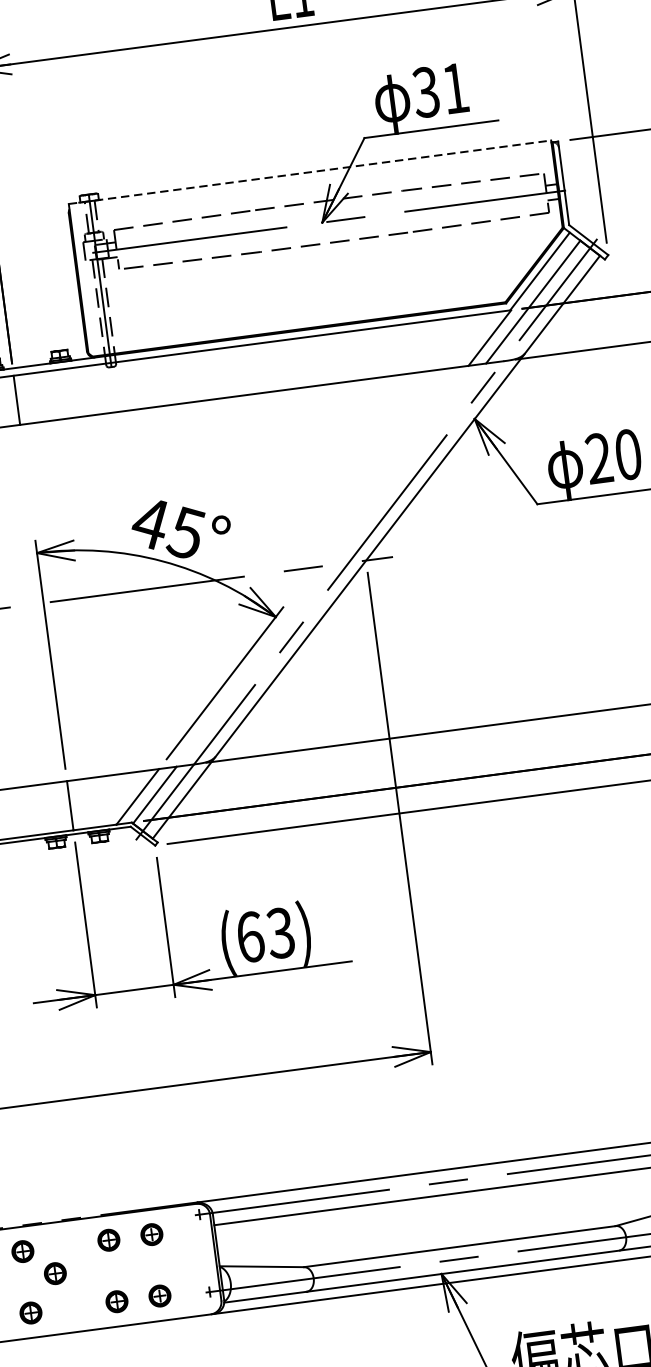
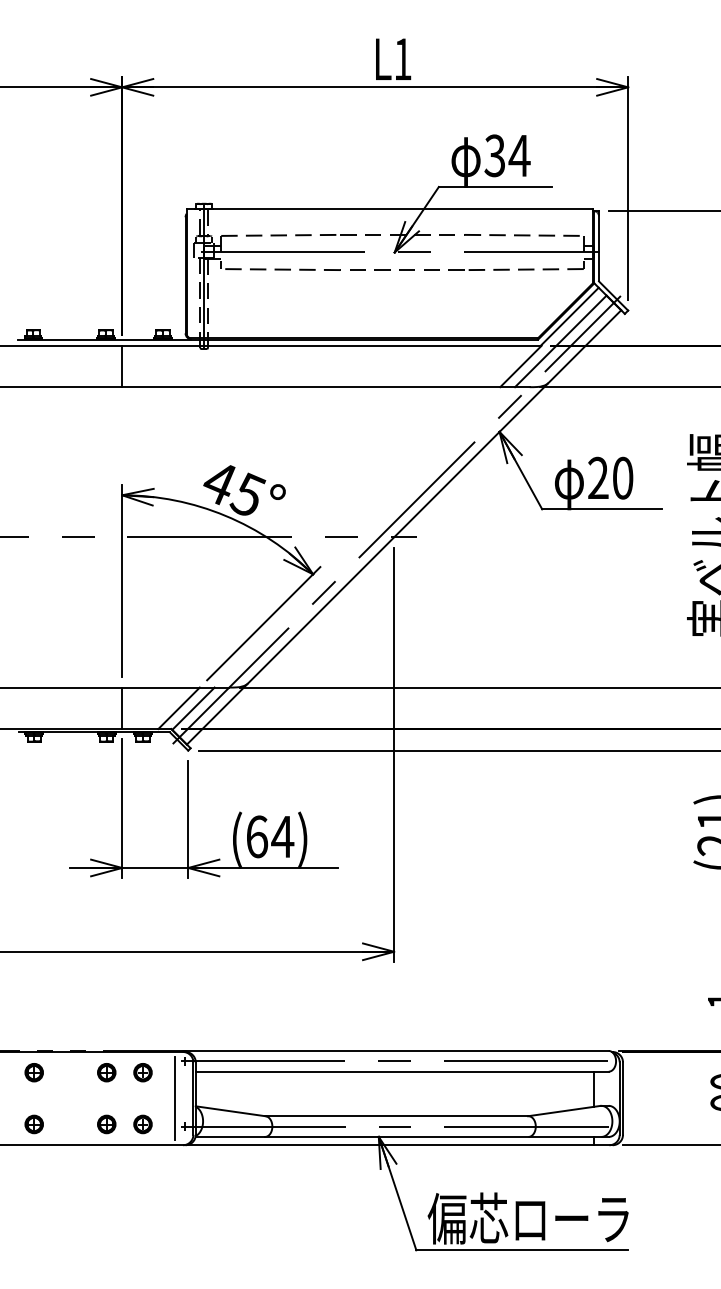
text: (455, 88) -> (519, 155), 31 -> 34
line: (310, 172) -> (390, 209), dashed -> solid
text: (280, 932) -> (282, 836), (63) -> (64)
line: (194, 1260) -> (175, 1098), added
part: (55, 1273) -> (58, 1094), removed

